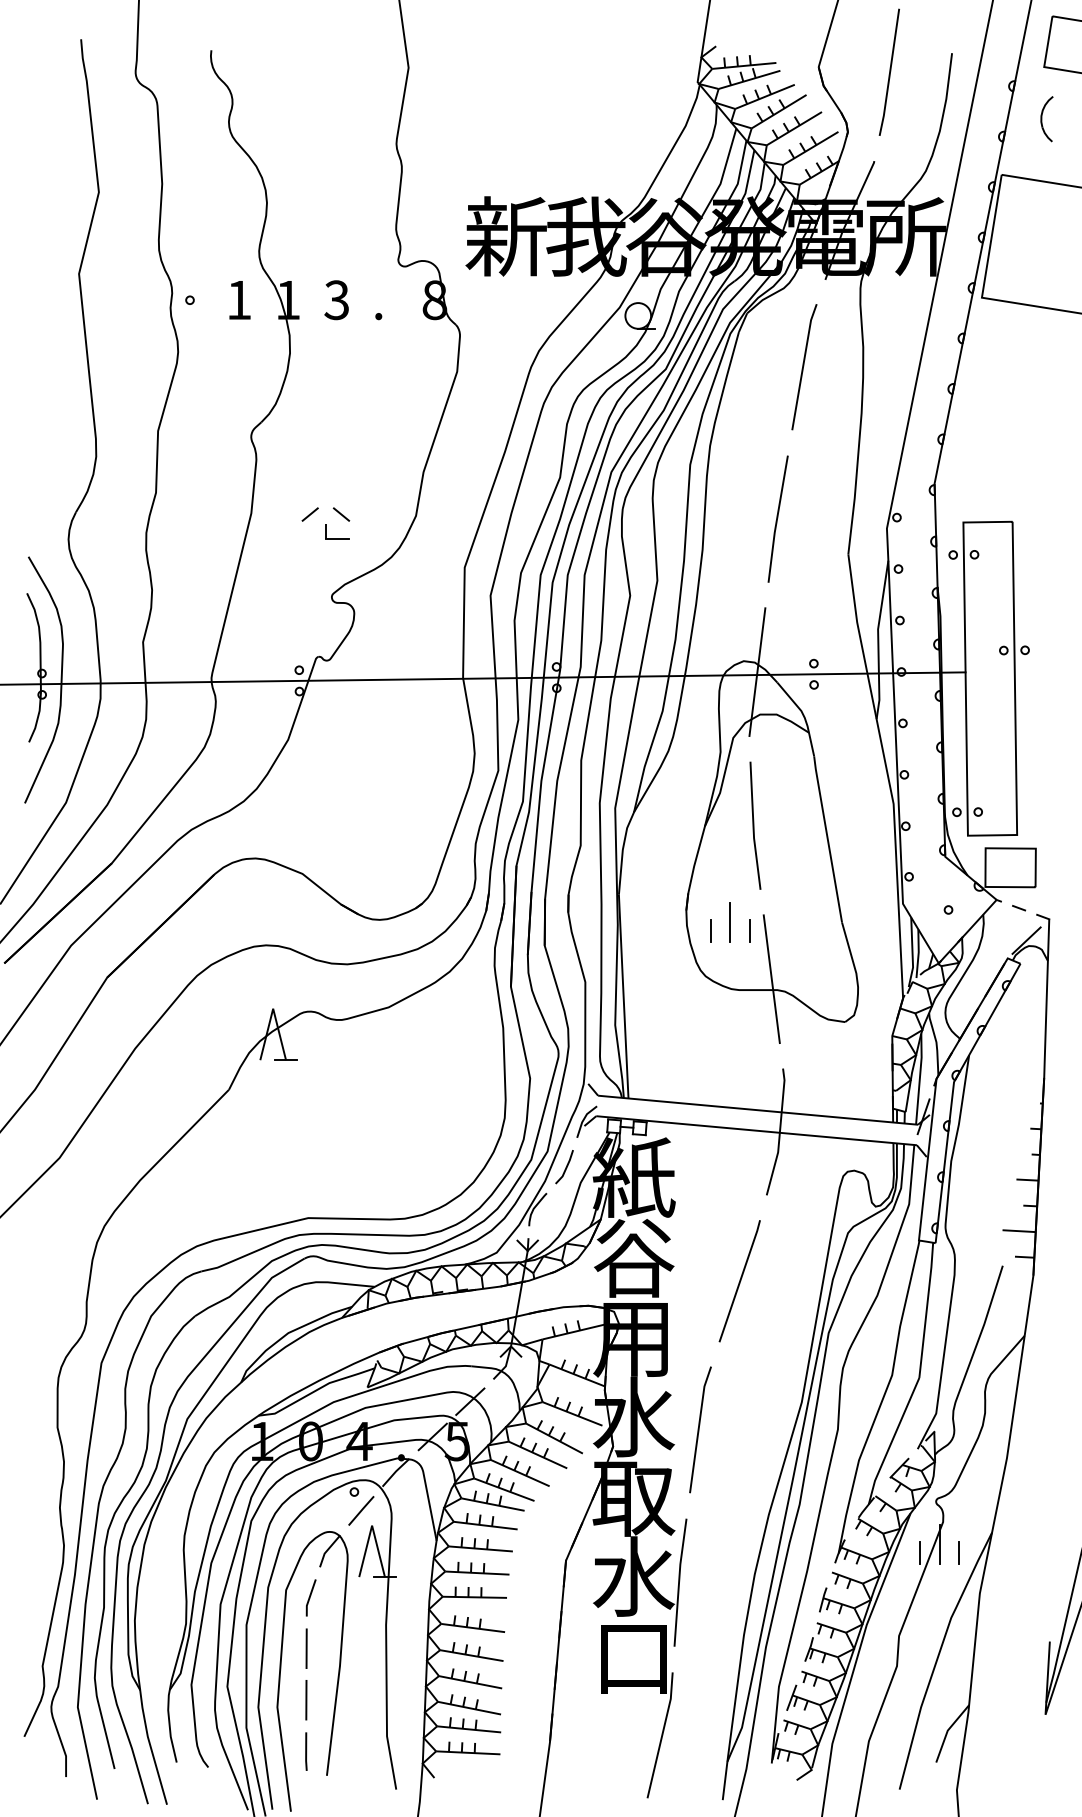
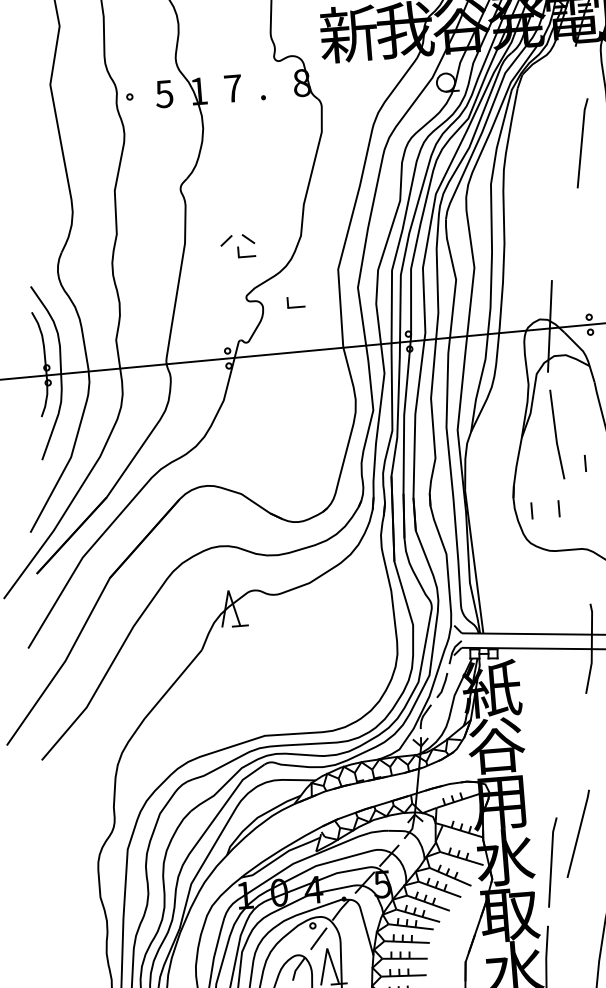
text: (238, 300) -> (163, 94), 1 -> 5
text: (336, 300) -> (232, 88), 3 -> 7
line: (804, 366) -> (582, 142), moved
line: (777, 518) -> (555, 217), removed
part: (401, 615) -> (296, 306), added
line: (791, 869) -> (585, 463), added
line: (730, 921) -> (545, 503), removed
line: (771, 979) -> (577, 541), removed
line: (739, 1281) -> (578, 834), moved

